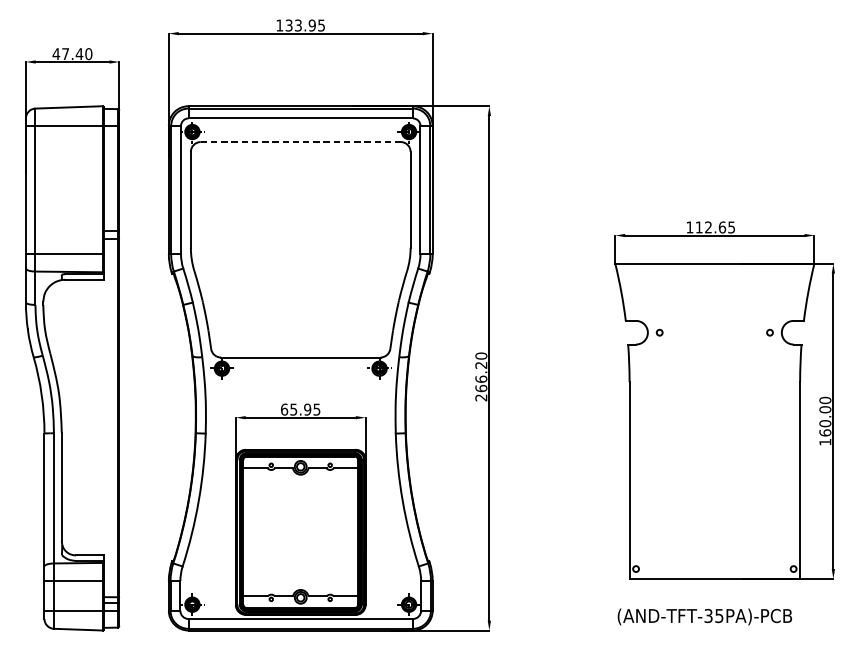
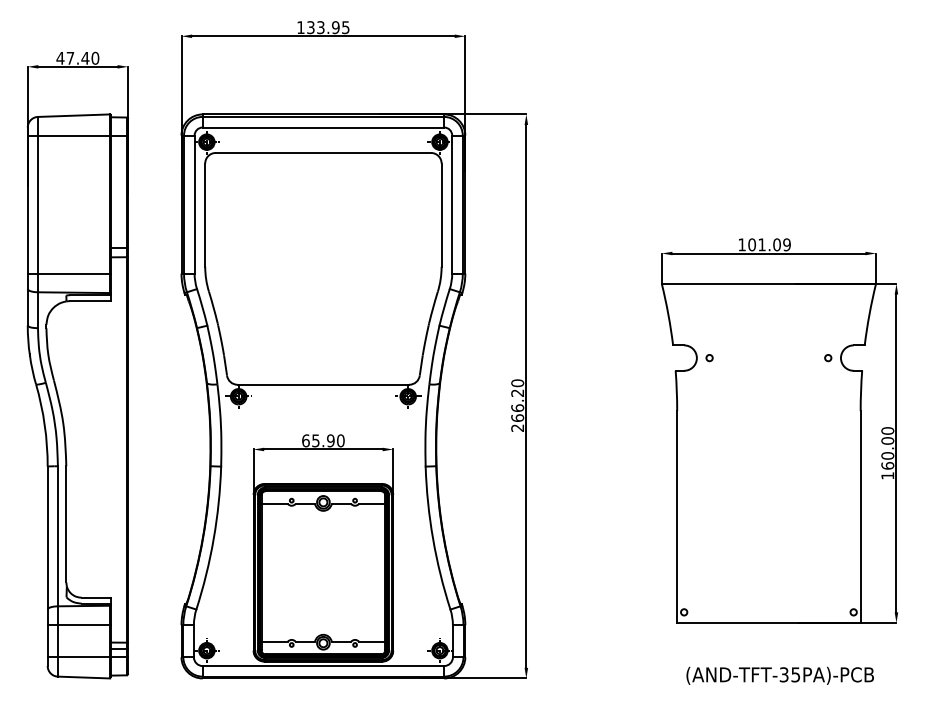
line: (300, 141) -> (323, 152), dashed -> solid
text: (715, 227) -> (769, 244), 112.65 -> 101.09
text: (316, 409) -> (340, 440), 65.95 -> 65.90
text: (704, 616) -> (779, 675), moved

